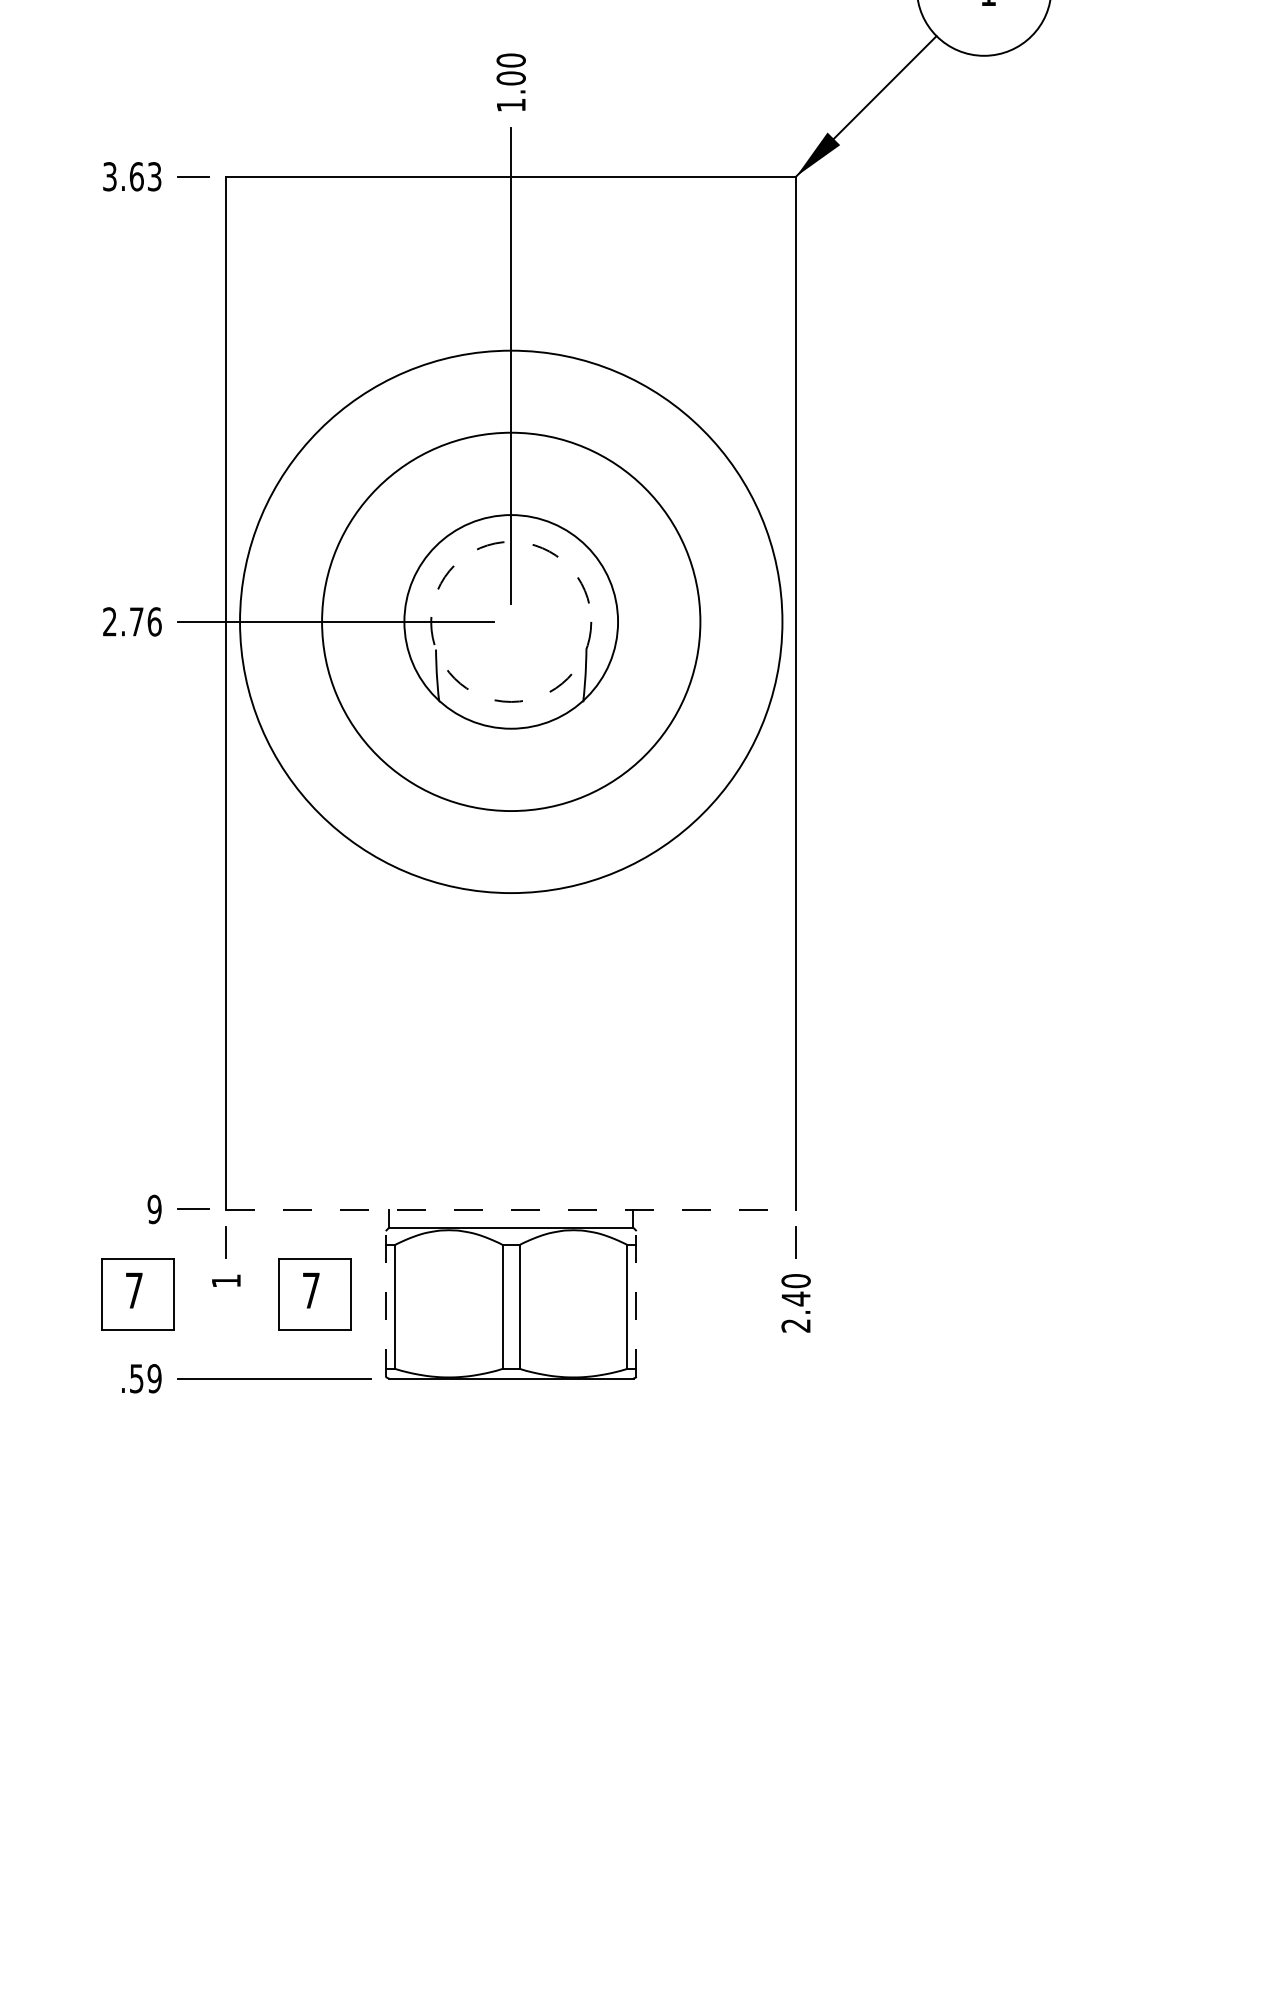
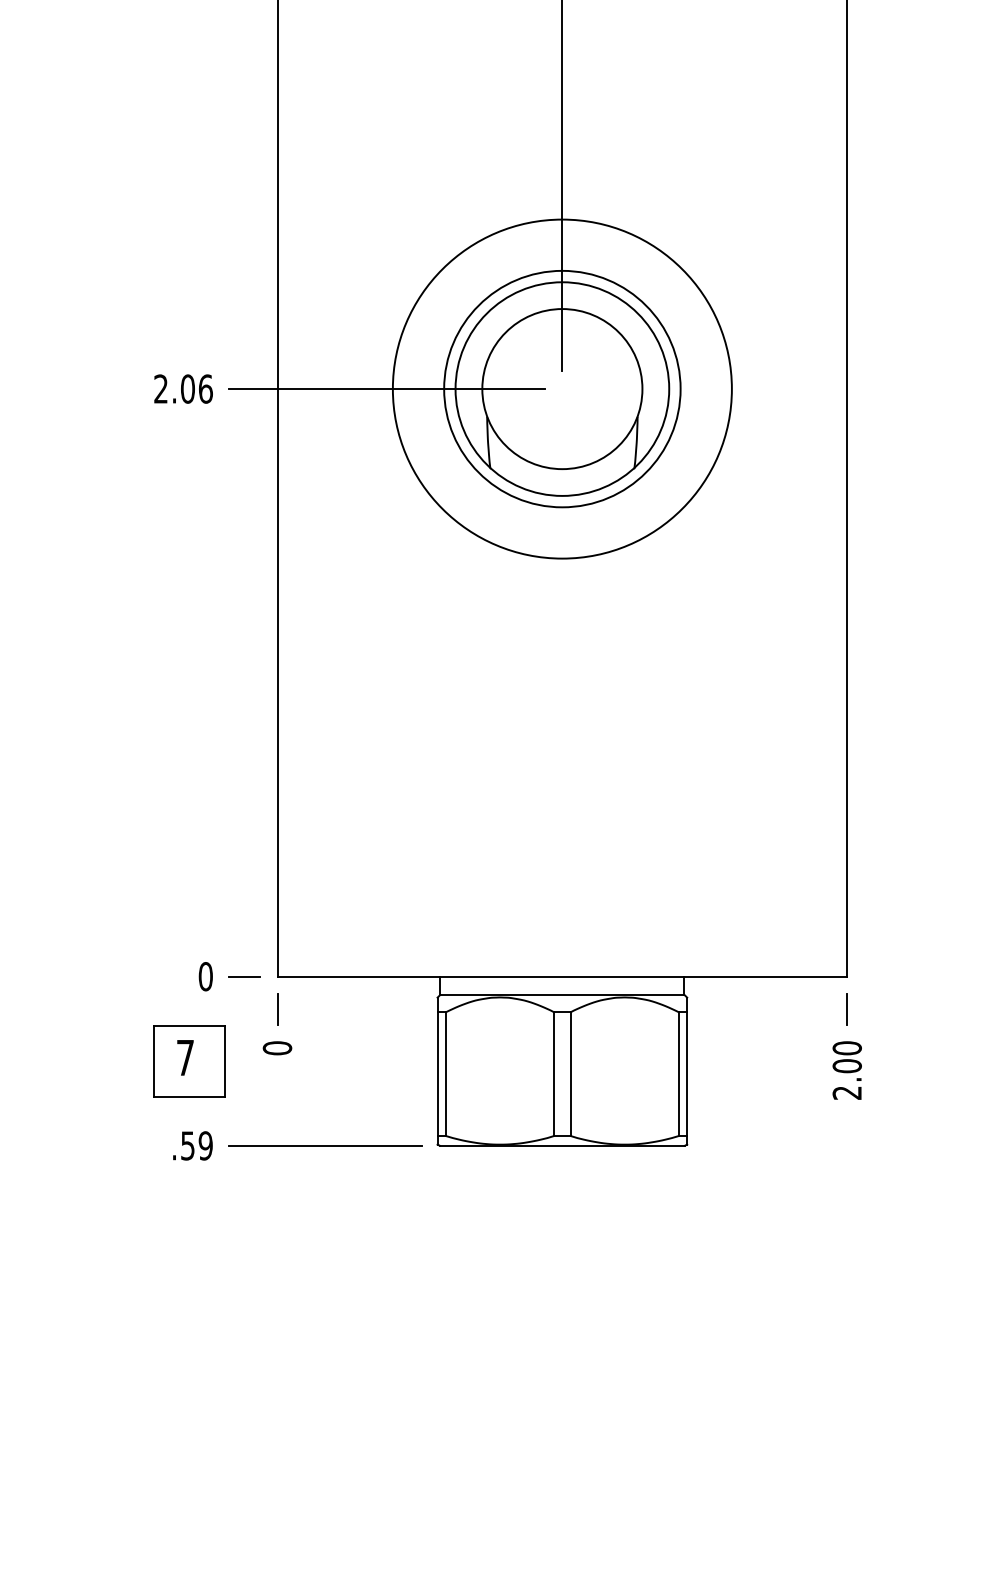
text: (136, 621) -> (187, 388), 2.76 -> 2.06
circle: (510, 621) -> (561, 388), size x0.62
circle: (511, 621) -> (562, 388), dashed -> solid
circle: (511, 621) -> (562, 388), size x0.62
text: (154, 1209) -> (205, 976), 9 -> 0
line: (511, 1209) -> (562, 976), dashed -> solid
text: (226, 1281) -> (277, 1048), 1 -> 0
part: (314, 1294) -> (365, 1061), removed
text: (795, 1298) -> (846, 1065), 2.40 -> 2.00
line: (386, 1303) -> (437, 1070), dashed -> solid
line: (636, 1303) -> (687, 1070), dashed -> solid

